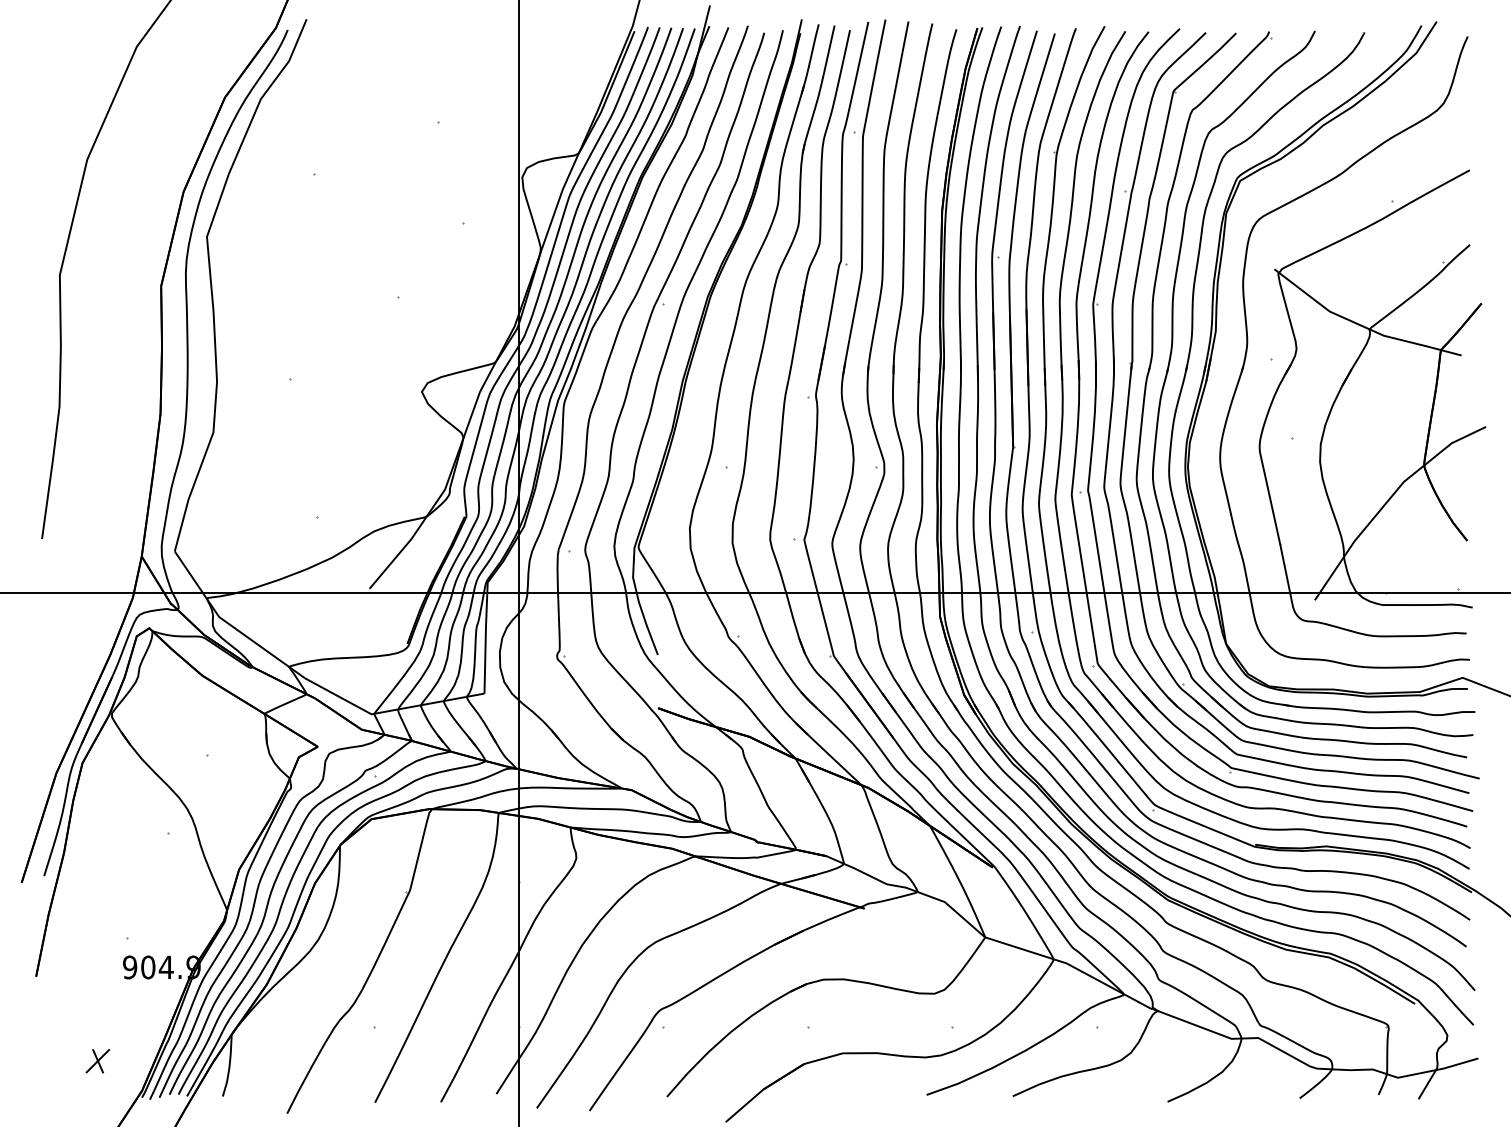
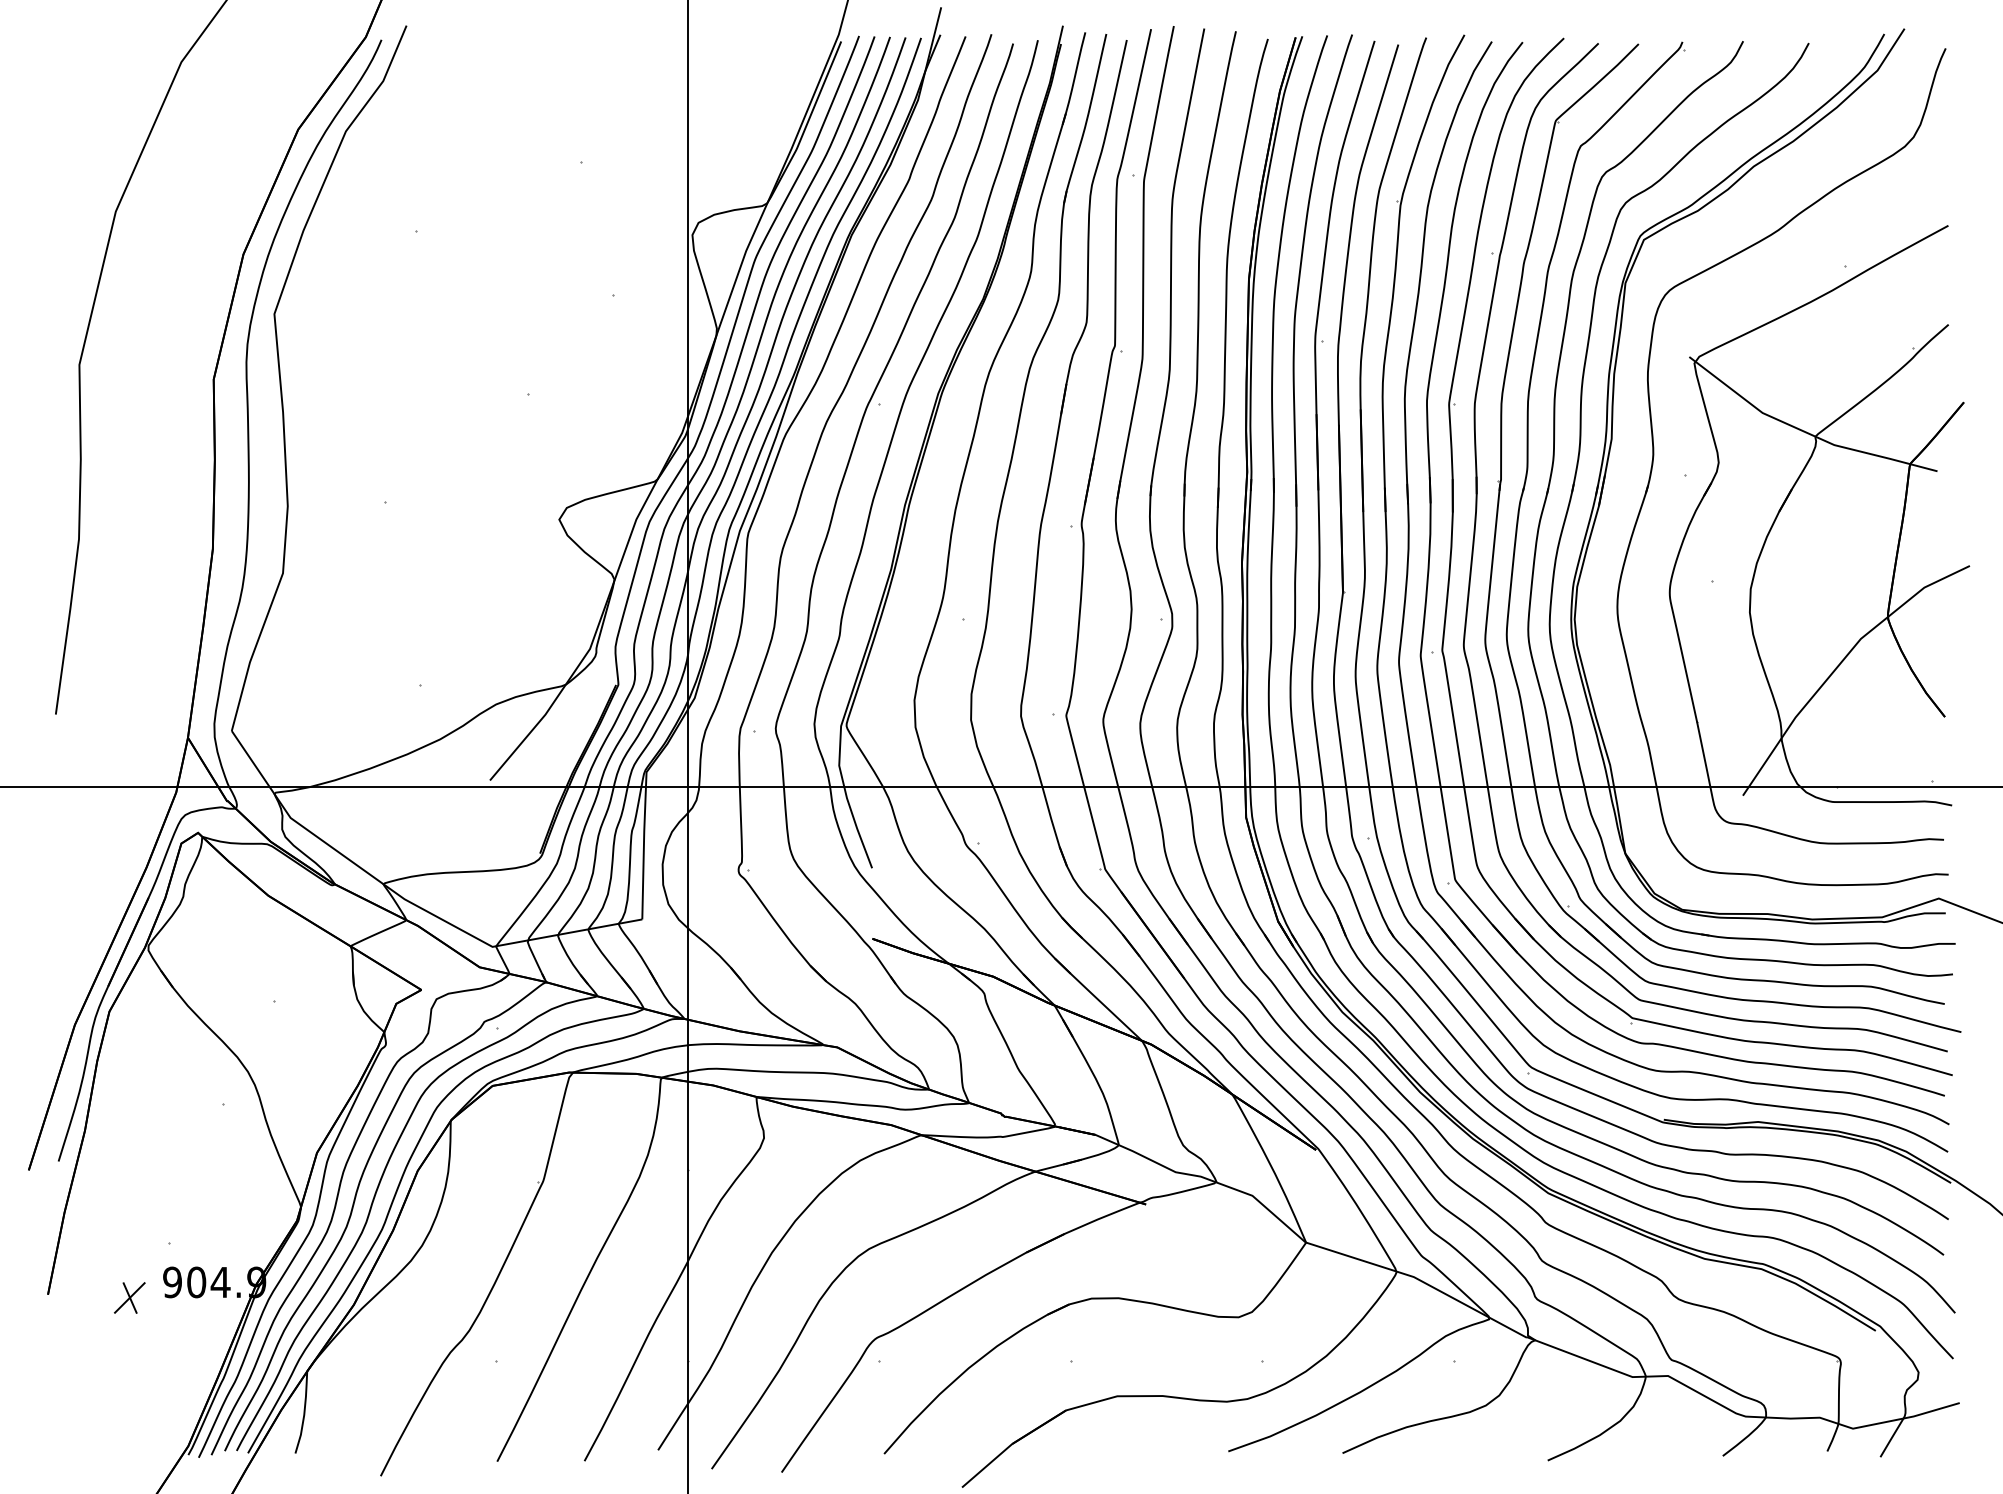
part: (97, 1061) -> (129, 1298), moved

